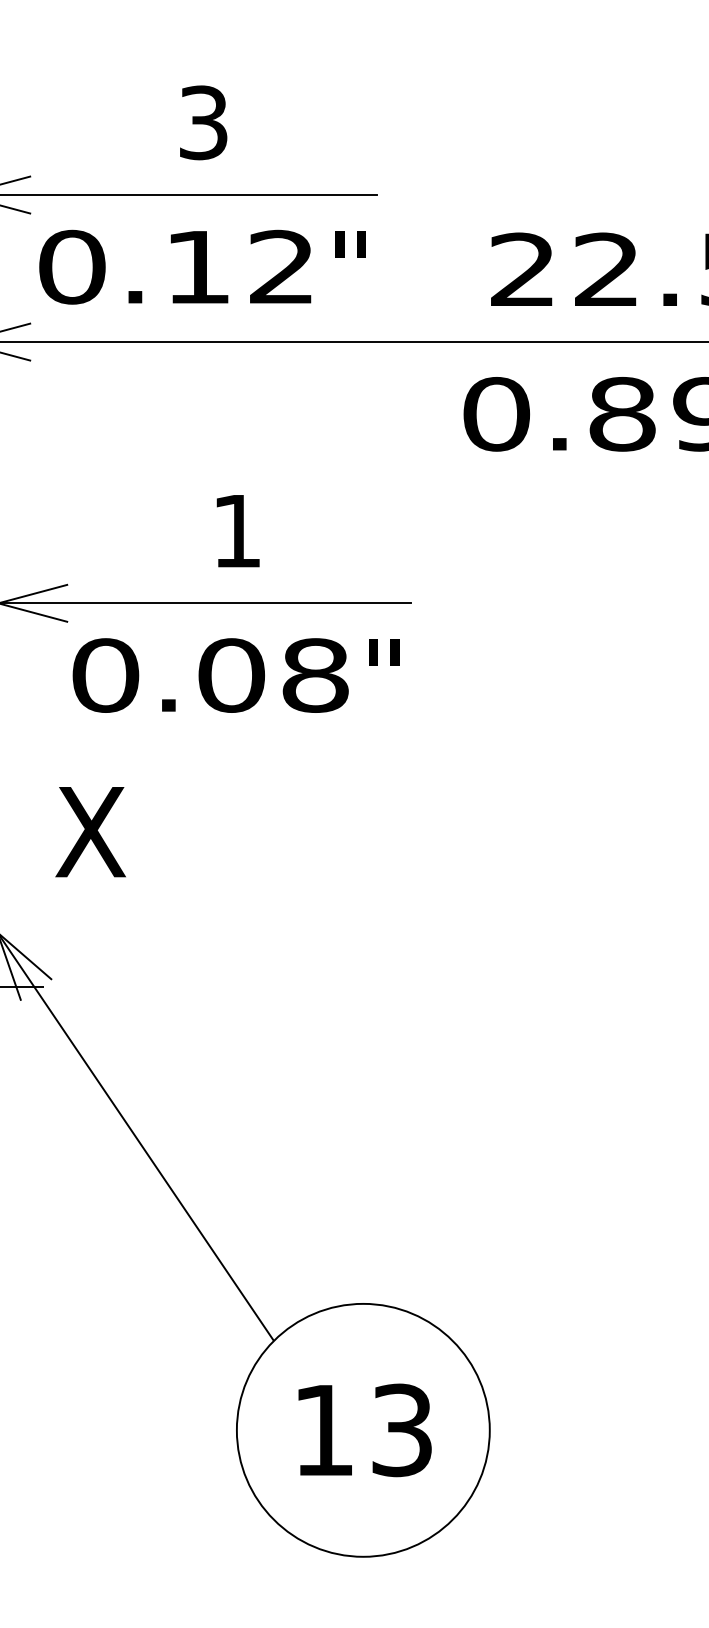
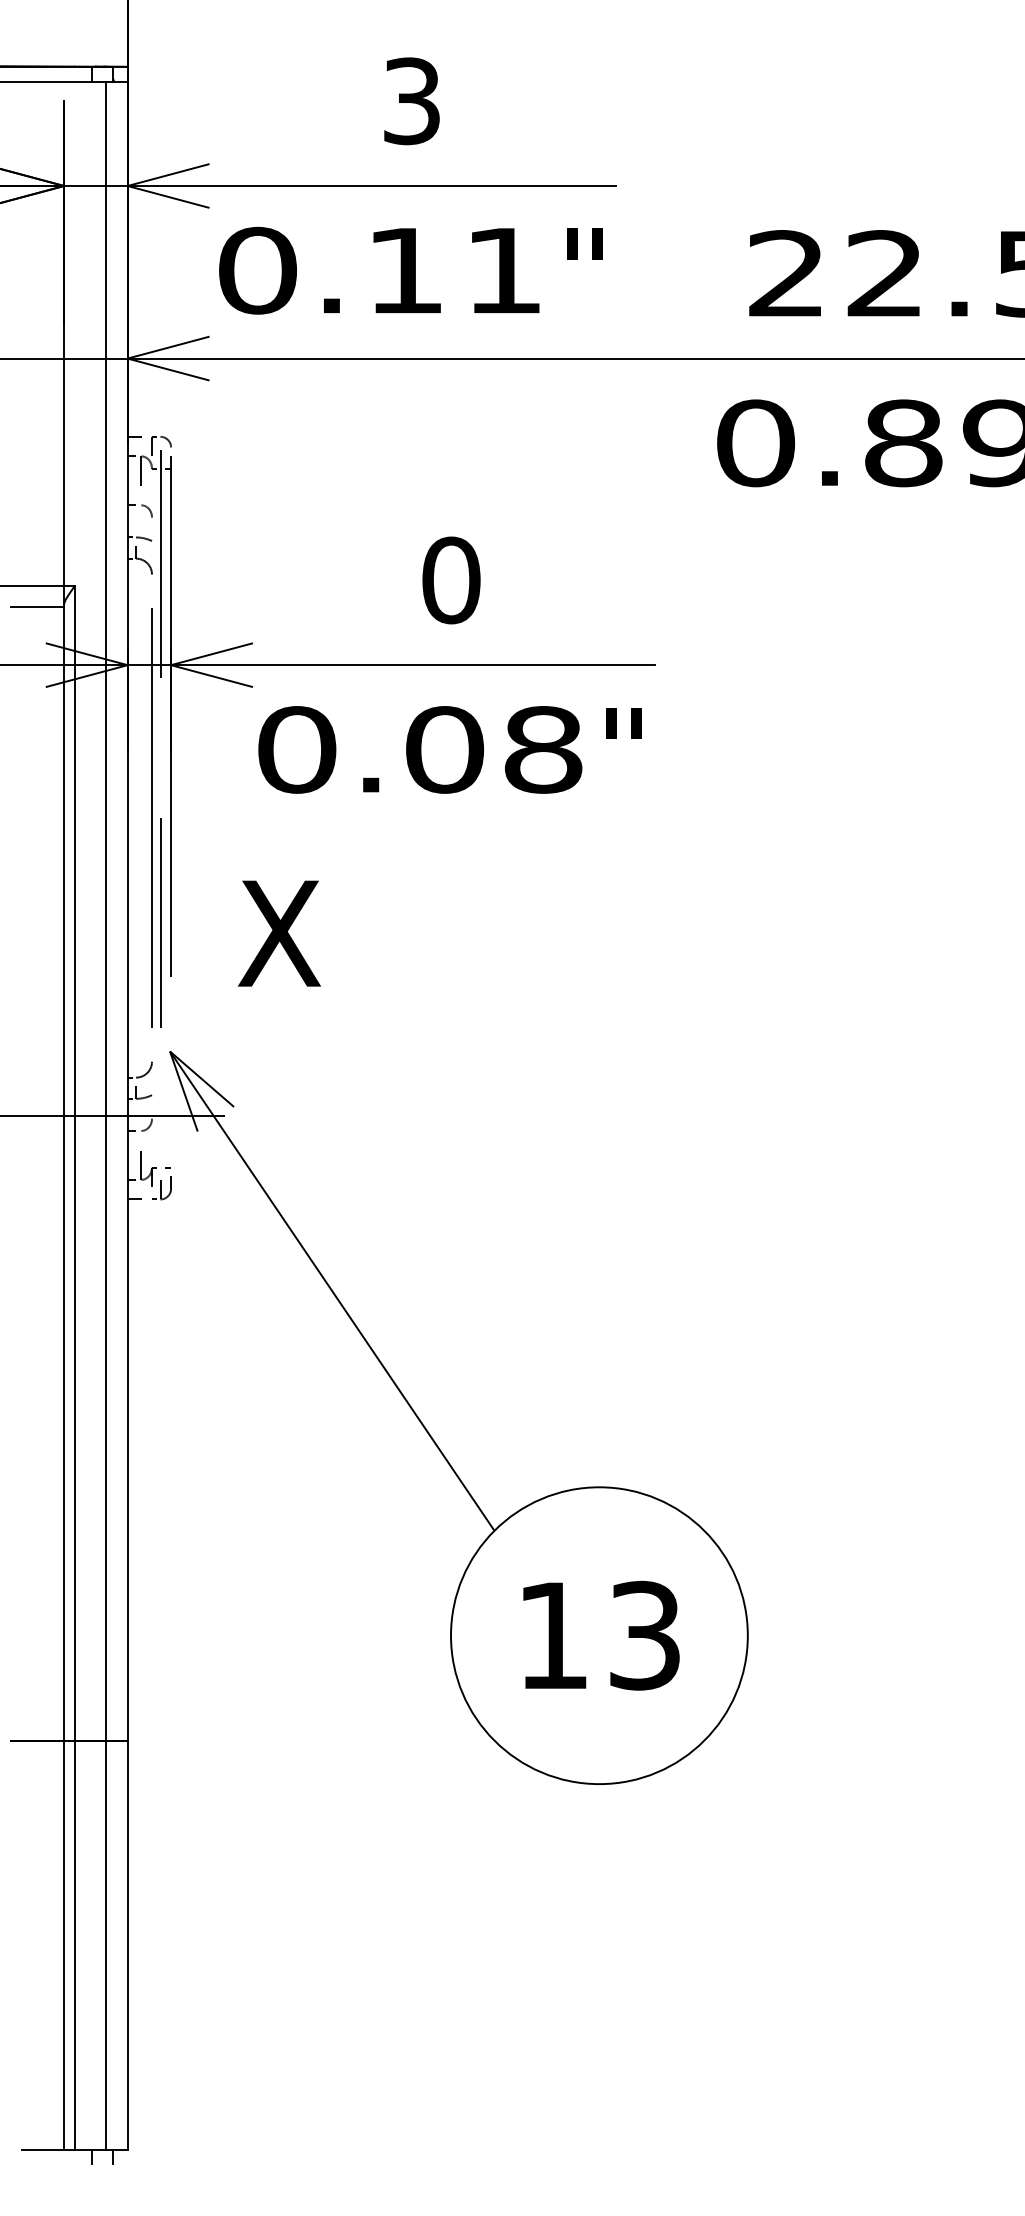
text: (280, 266) -> (502, 269), 0.12 -> 0.11
text: (237, 531) -> (451, 580), 1 -> 0

